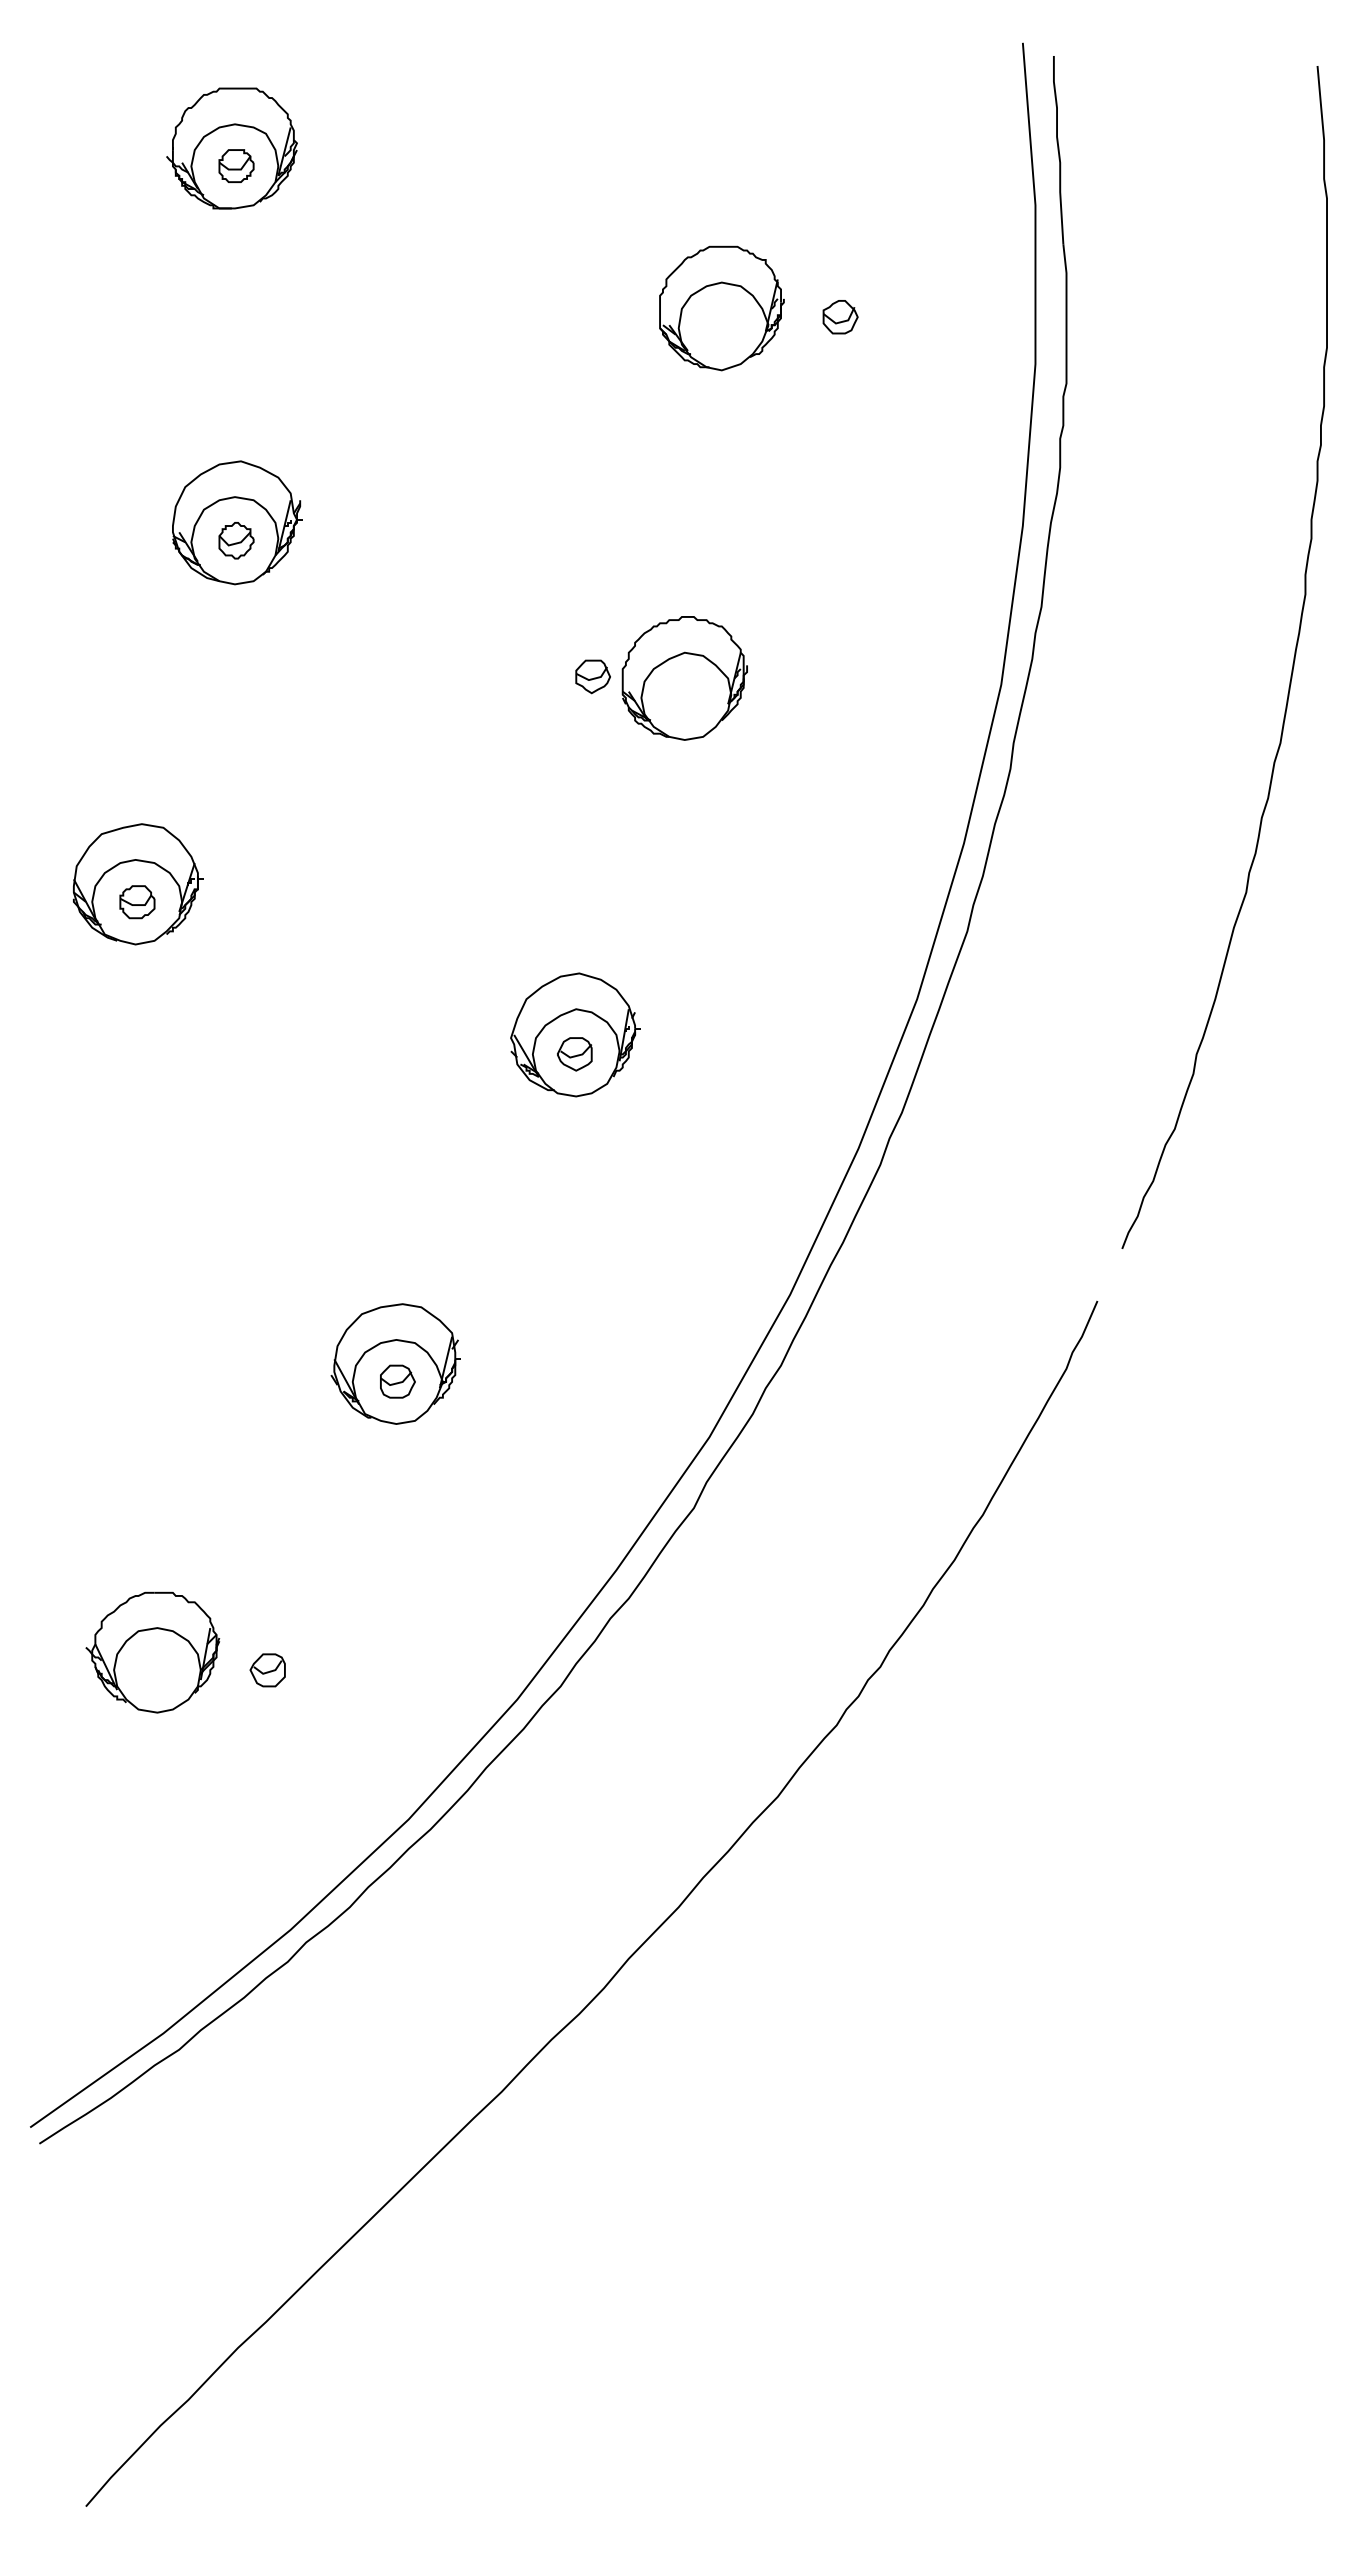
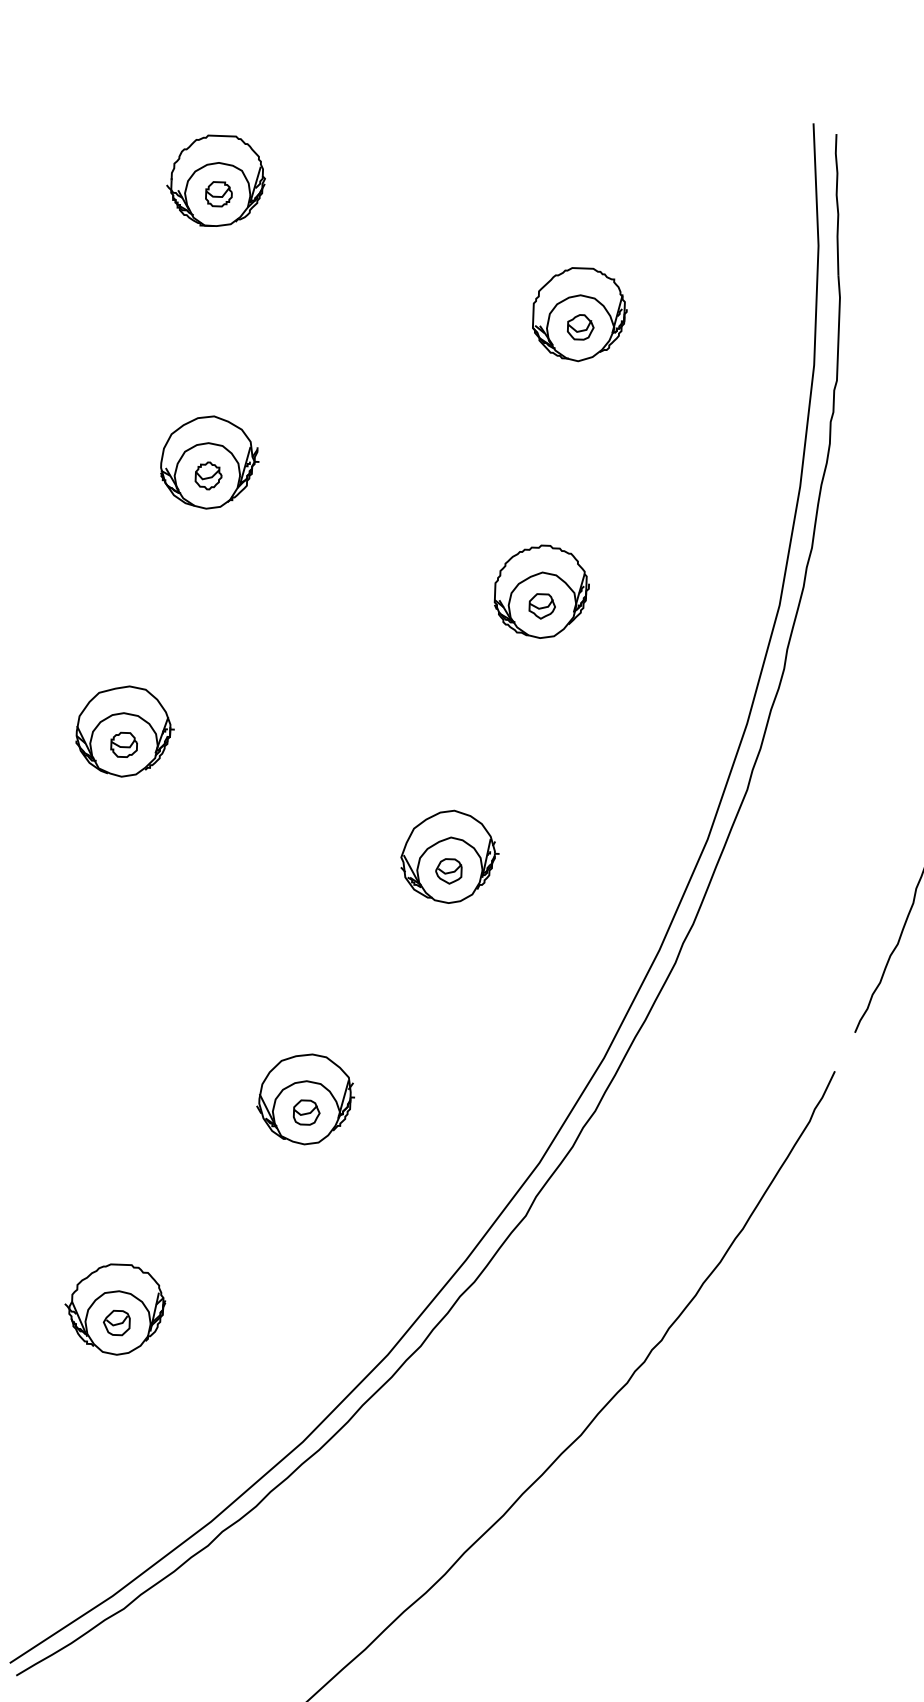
part: (840, 317) -> (580, 327), moved
part: (592, 676) -> (541, 606), moved
part: (267, 1670) -> (116, 1323), moved

